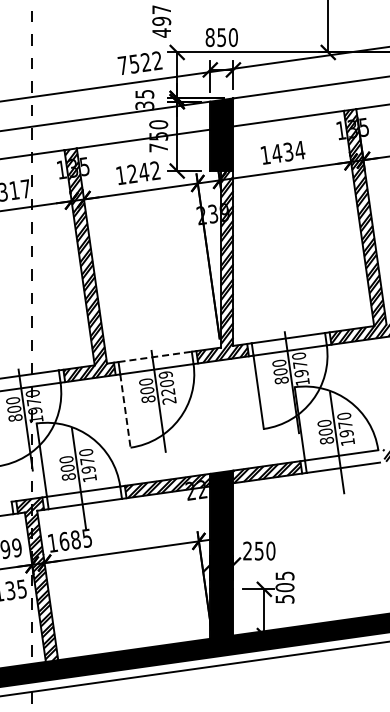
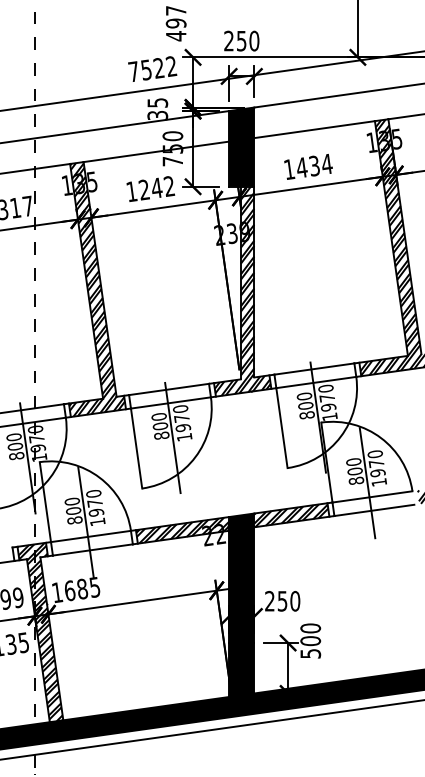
text: (209, 37) -> (228, 41), 850 -> 250
line: (155, 356) -> (169, 389), dashed -> solid
text: (167, 387) -> (182, 422), 2209 -> 1970
line: (125, 411) -> (136, 449), dashed -> solid
text: (284, 575) -> (310, 627), 505 -> 500

